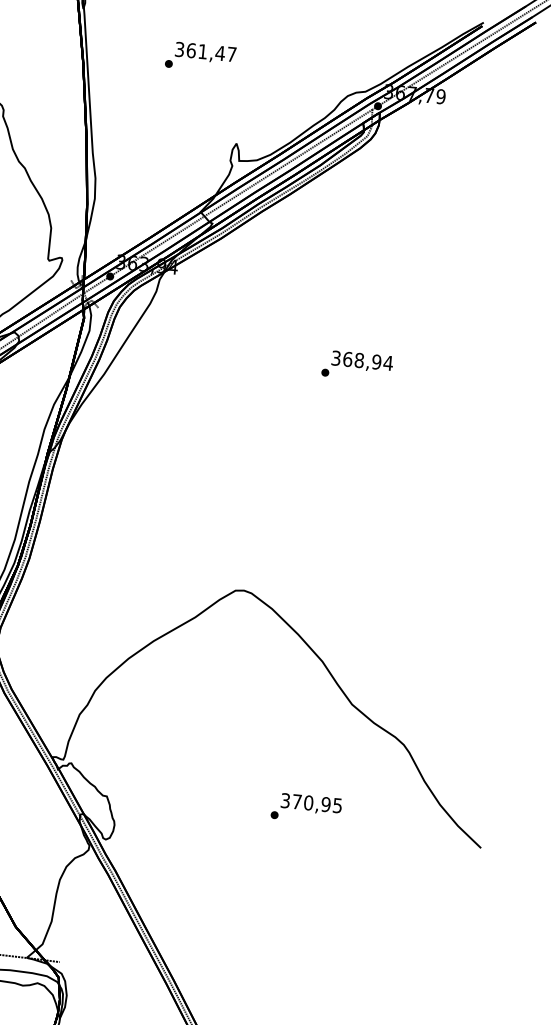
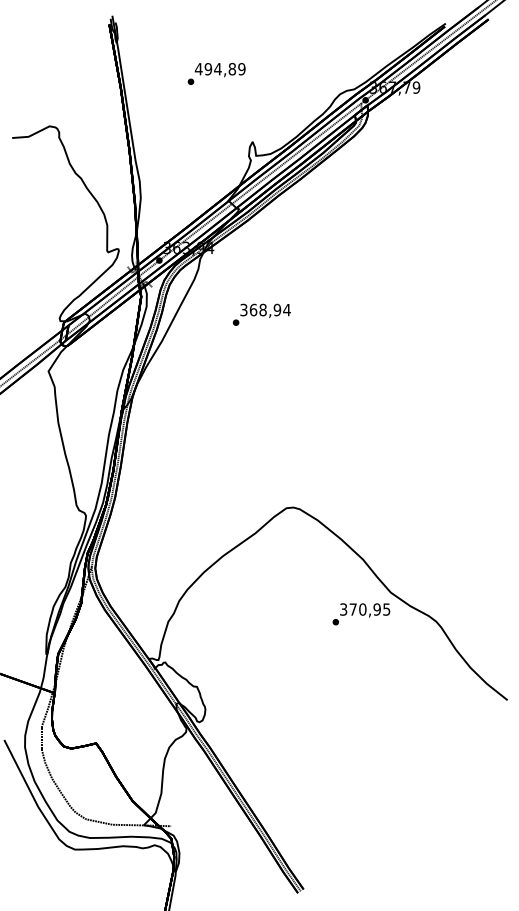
text: (204, 52) -> (219, 69), 361,47 -> 494,89
text: (356, 365) -> (261, 314), moved
text: (306, 808) -> (361, 614), moved

